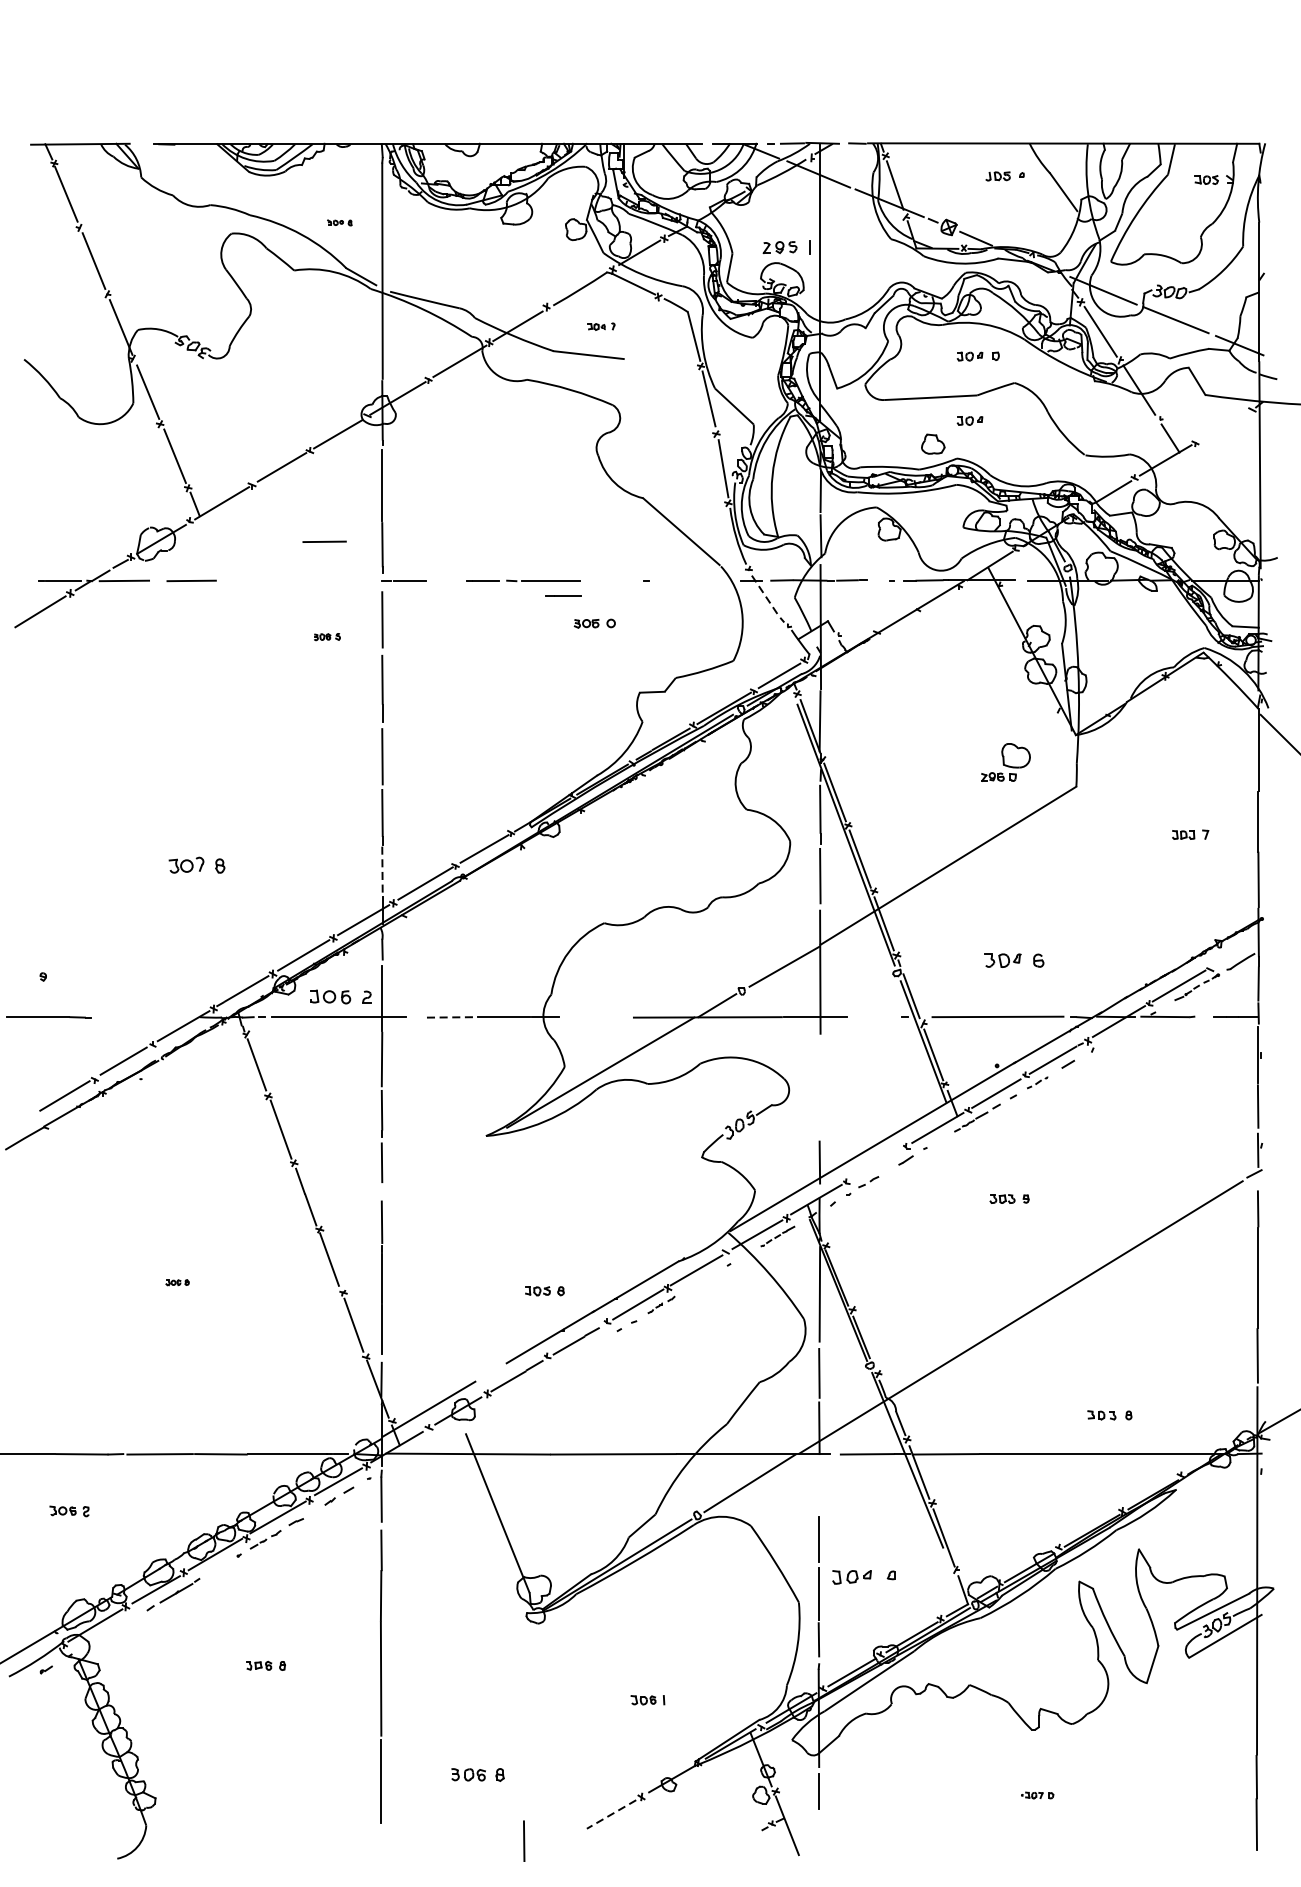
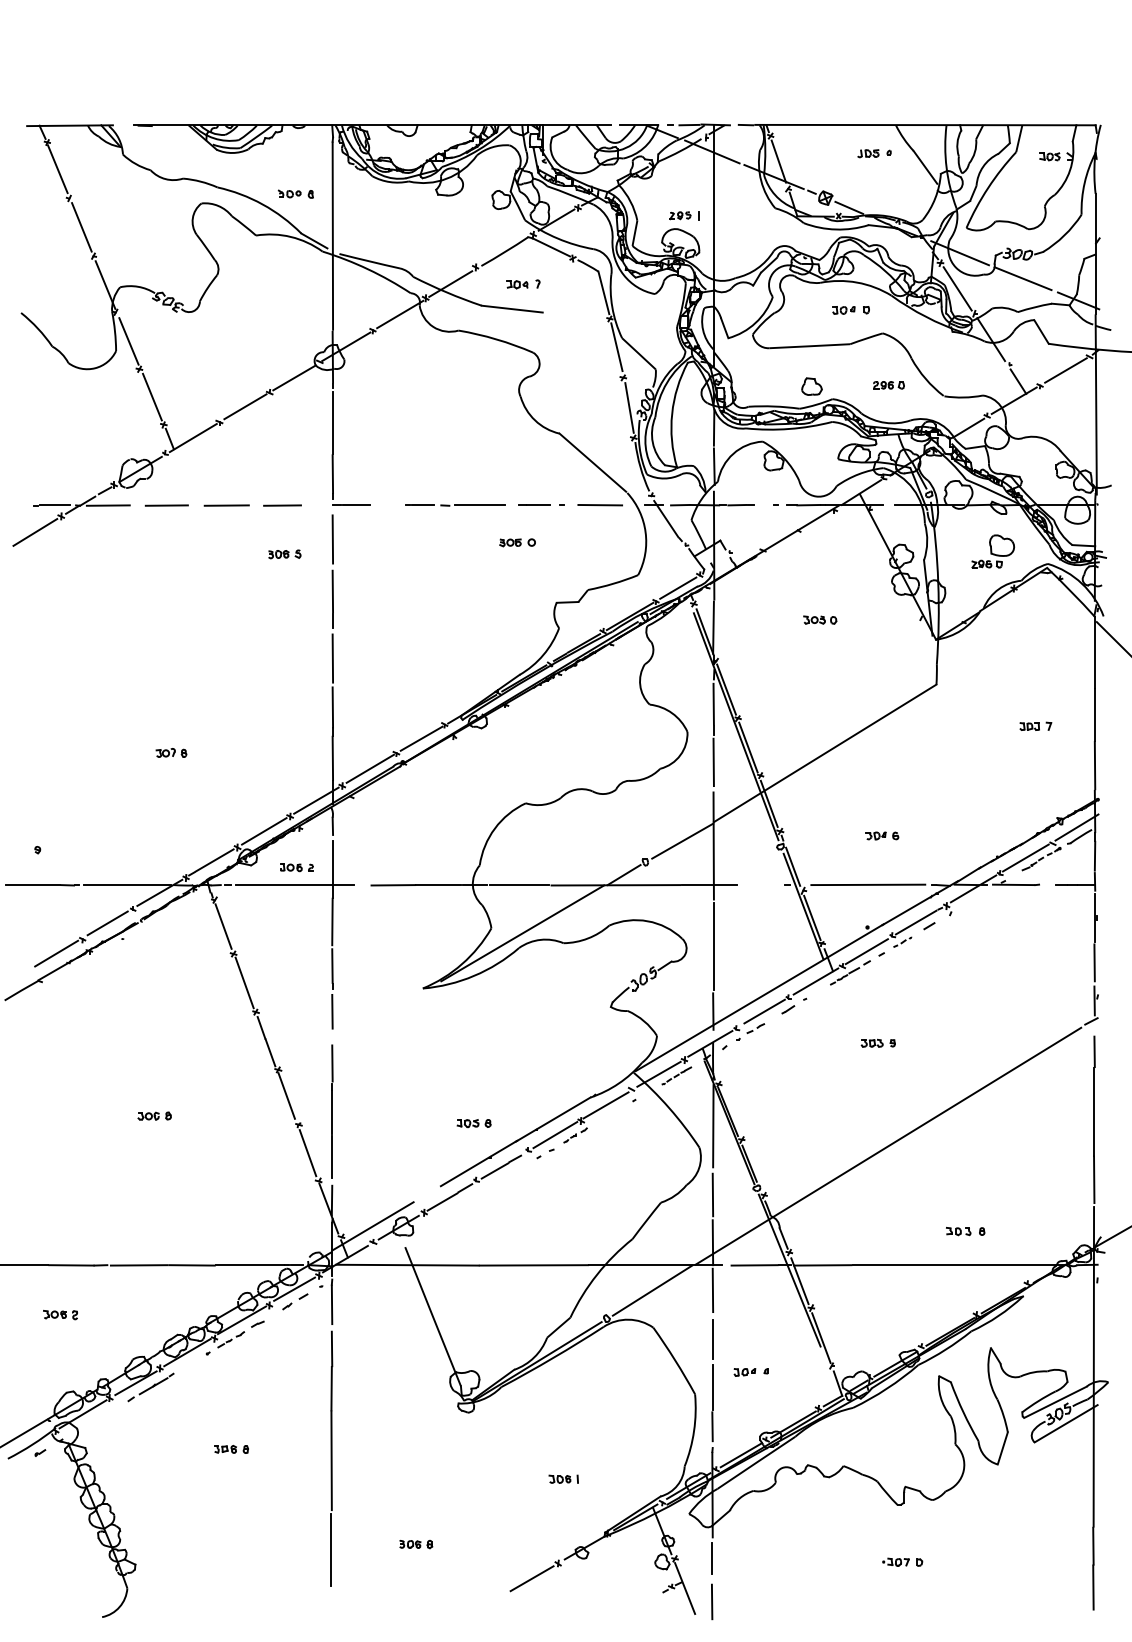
part: (339, 222) -> (295, 193), size x1.67
part: (786, 247) -> (684, 215), size x0.71
part: (601, 326) -> (523, 284), size x1.43
part: (969, 421) -> (843, 366), removed
line: (1224, 425) -> (1065, 370), added
part: (1021, 442) -> (888, 385), added
line: (324, 541) -> (282, 505), moved
line: (260, 580) -> (226, 505), added
line: (689, 580) -> (599, 505), added
line: (563, 594) -> (534, 504), moved
line: (766, 596) -> (666, 519), dashed -> solid
part: (326, 637) -> (284, 554), size x1.43
part: (943, 711) -> (820, 619), added
part: (1006, 762) -> (993, 551), moved
part: (197, 864) -> (171, 752), size x0.62
line: (382, 871) -> (332, 758), dashed -> solid
line: (1237, 950) -> (1076, 827), added
part: (1014, 960) -> (882, 835), size x0.62
part: (340, 996) -> (296, 867), size x0.62
line: (146, 1017) -> (127, 885), added
line: (452, 1017) -> (393, 885), dashed -> solid
line: (597, 1017) -> (519, 885), added
line: (820, 1087) -> (713, 946), added
line: (878, 1162) -> (764, 1011), added
part: (177, 1282) -> (154, 1115), size x1.67
line: (818, 1483) -> (712, 1290), added
part: (862, 1577) -> (750, 1372), size x0.62
part: (478, 1775) -> (416, 1544), size x0.71
part: (1037, 1794) -> (902, 1561), size x1.43
line: (611, 1814) -> (532, 1578), dashed -> solid
line: (524, 1840) -> (712, 1601), moved

